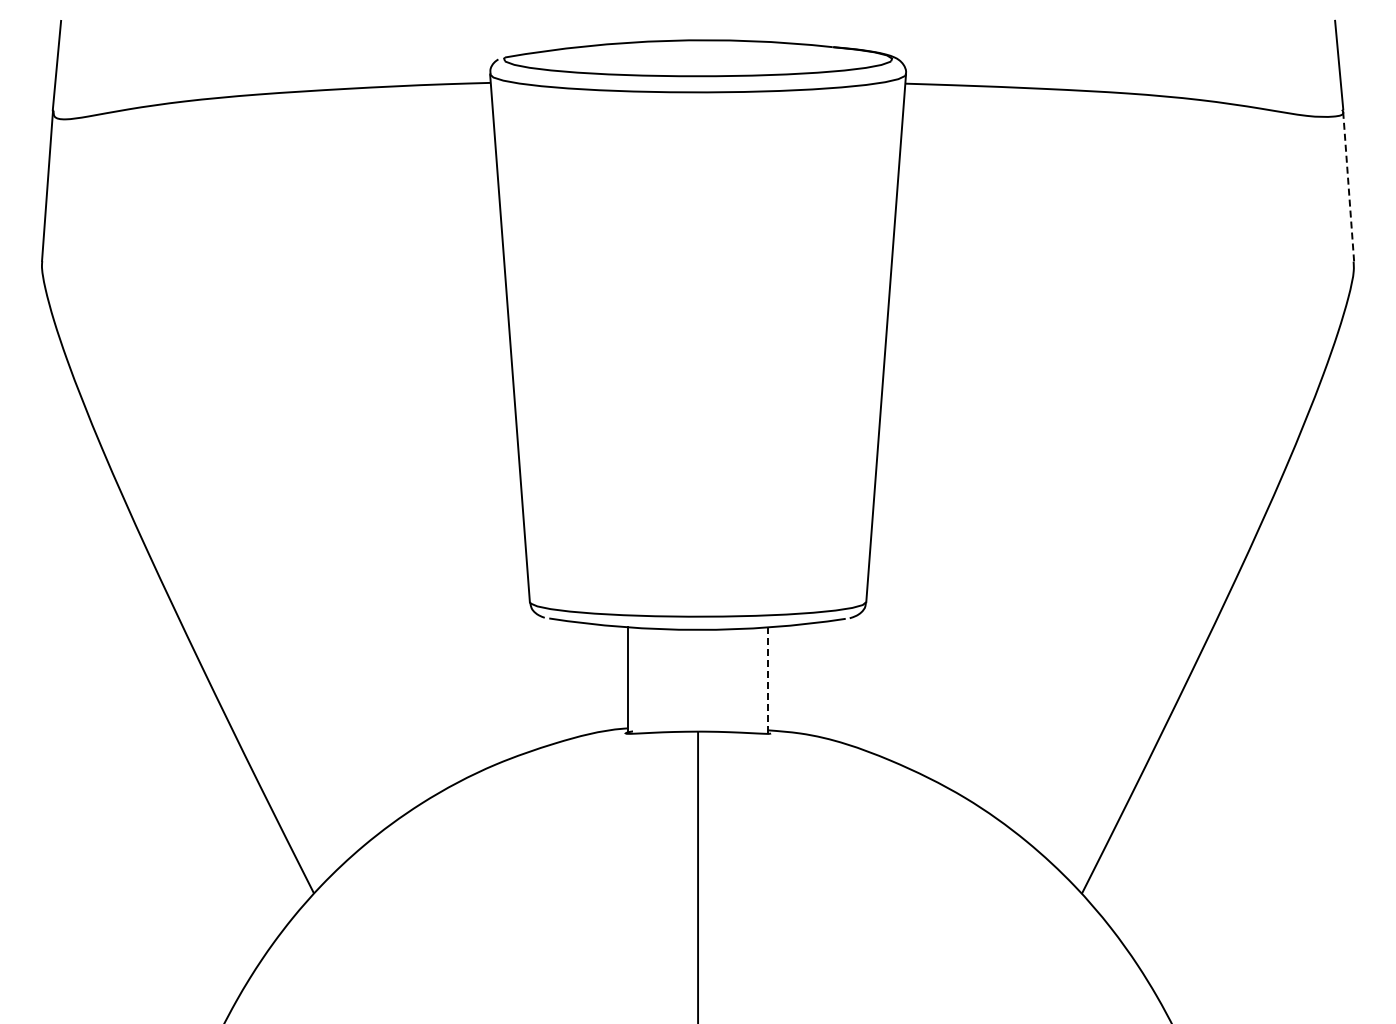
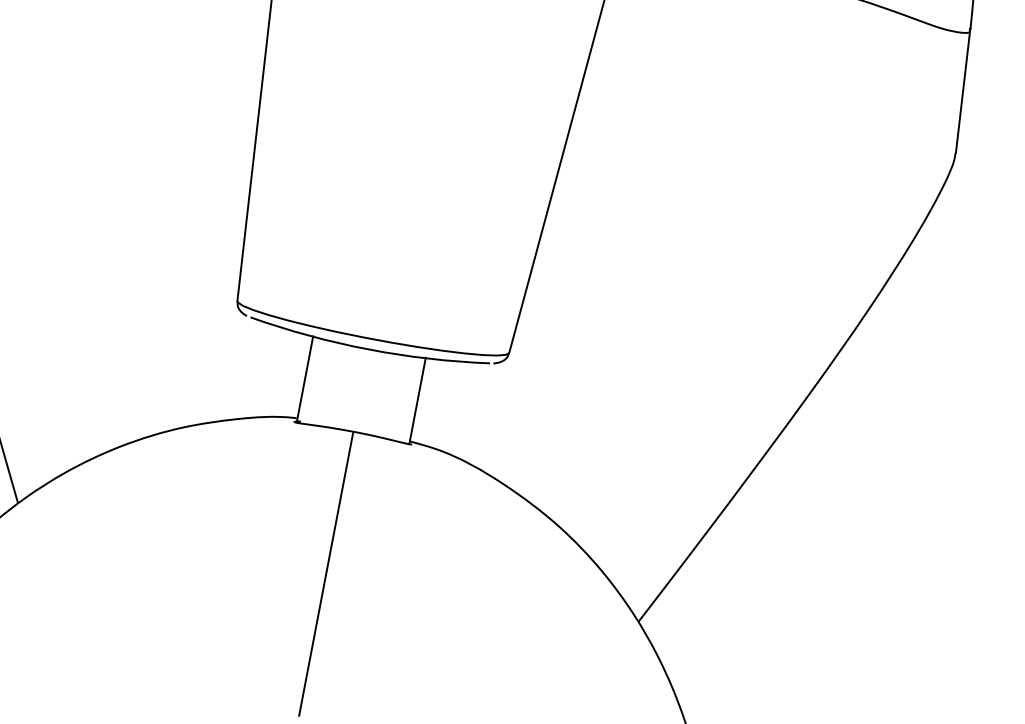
line: (1348, 185) -> (963, 90), dashed -> solid
line: (767, 679) -> (417, 400), dashed -> solid

